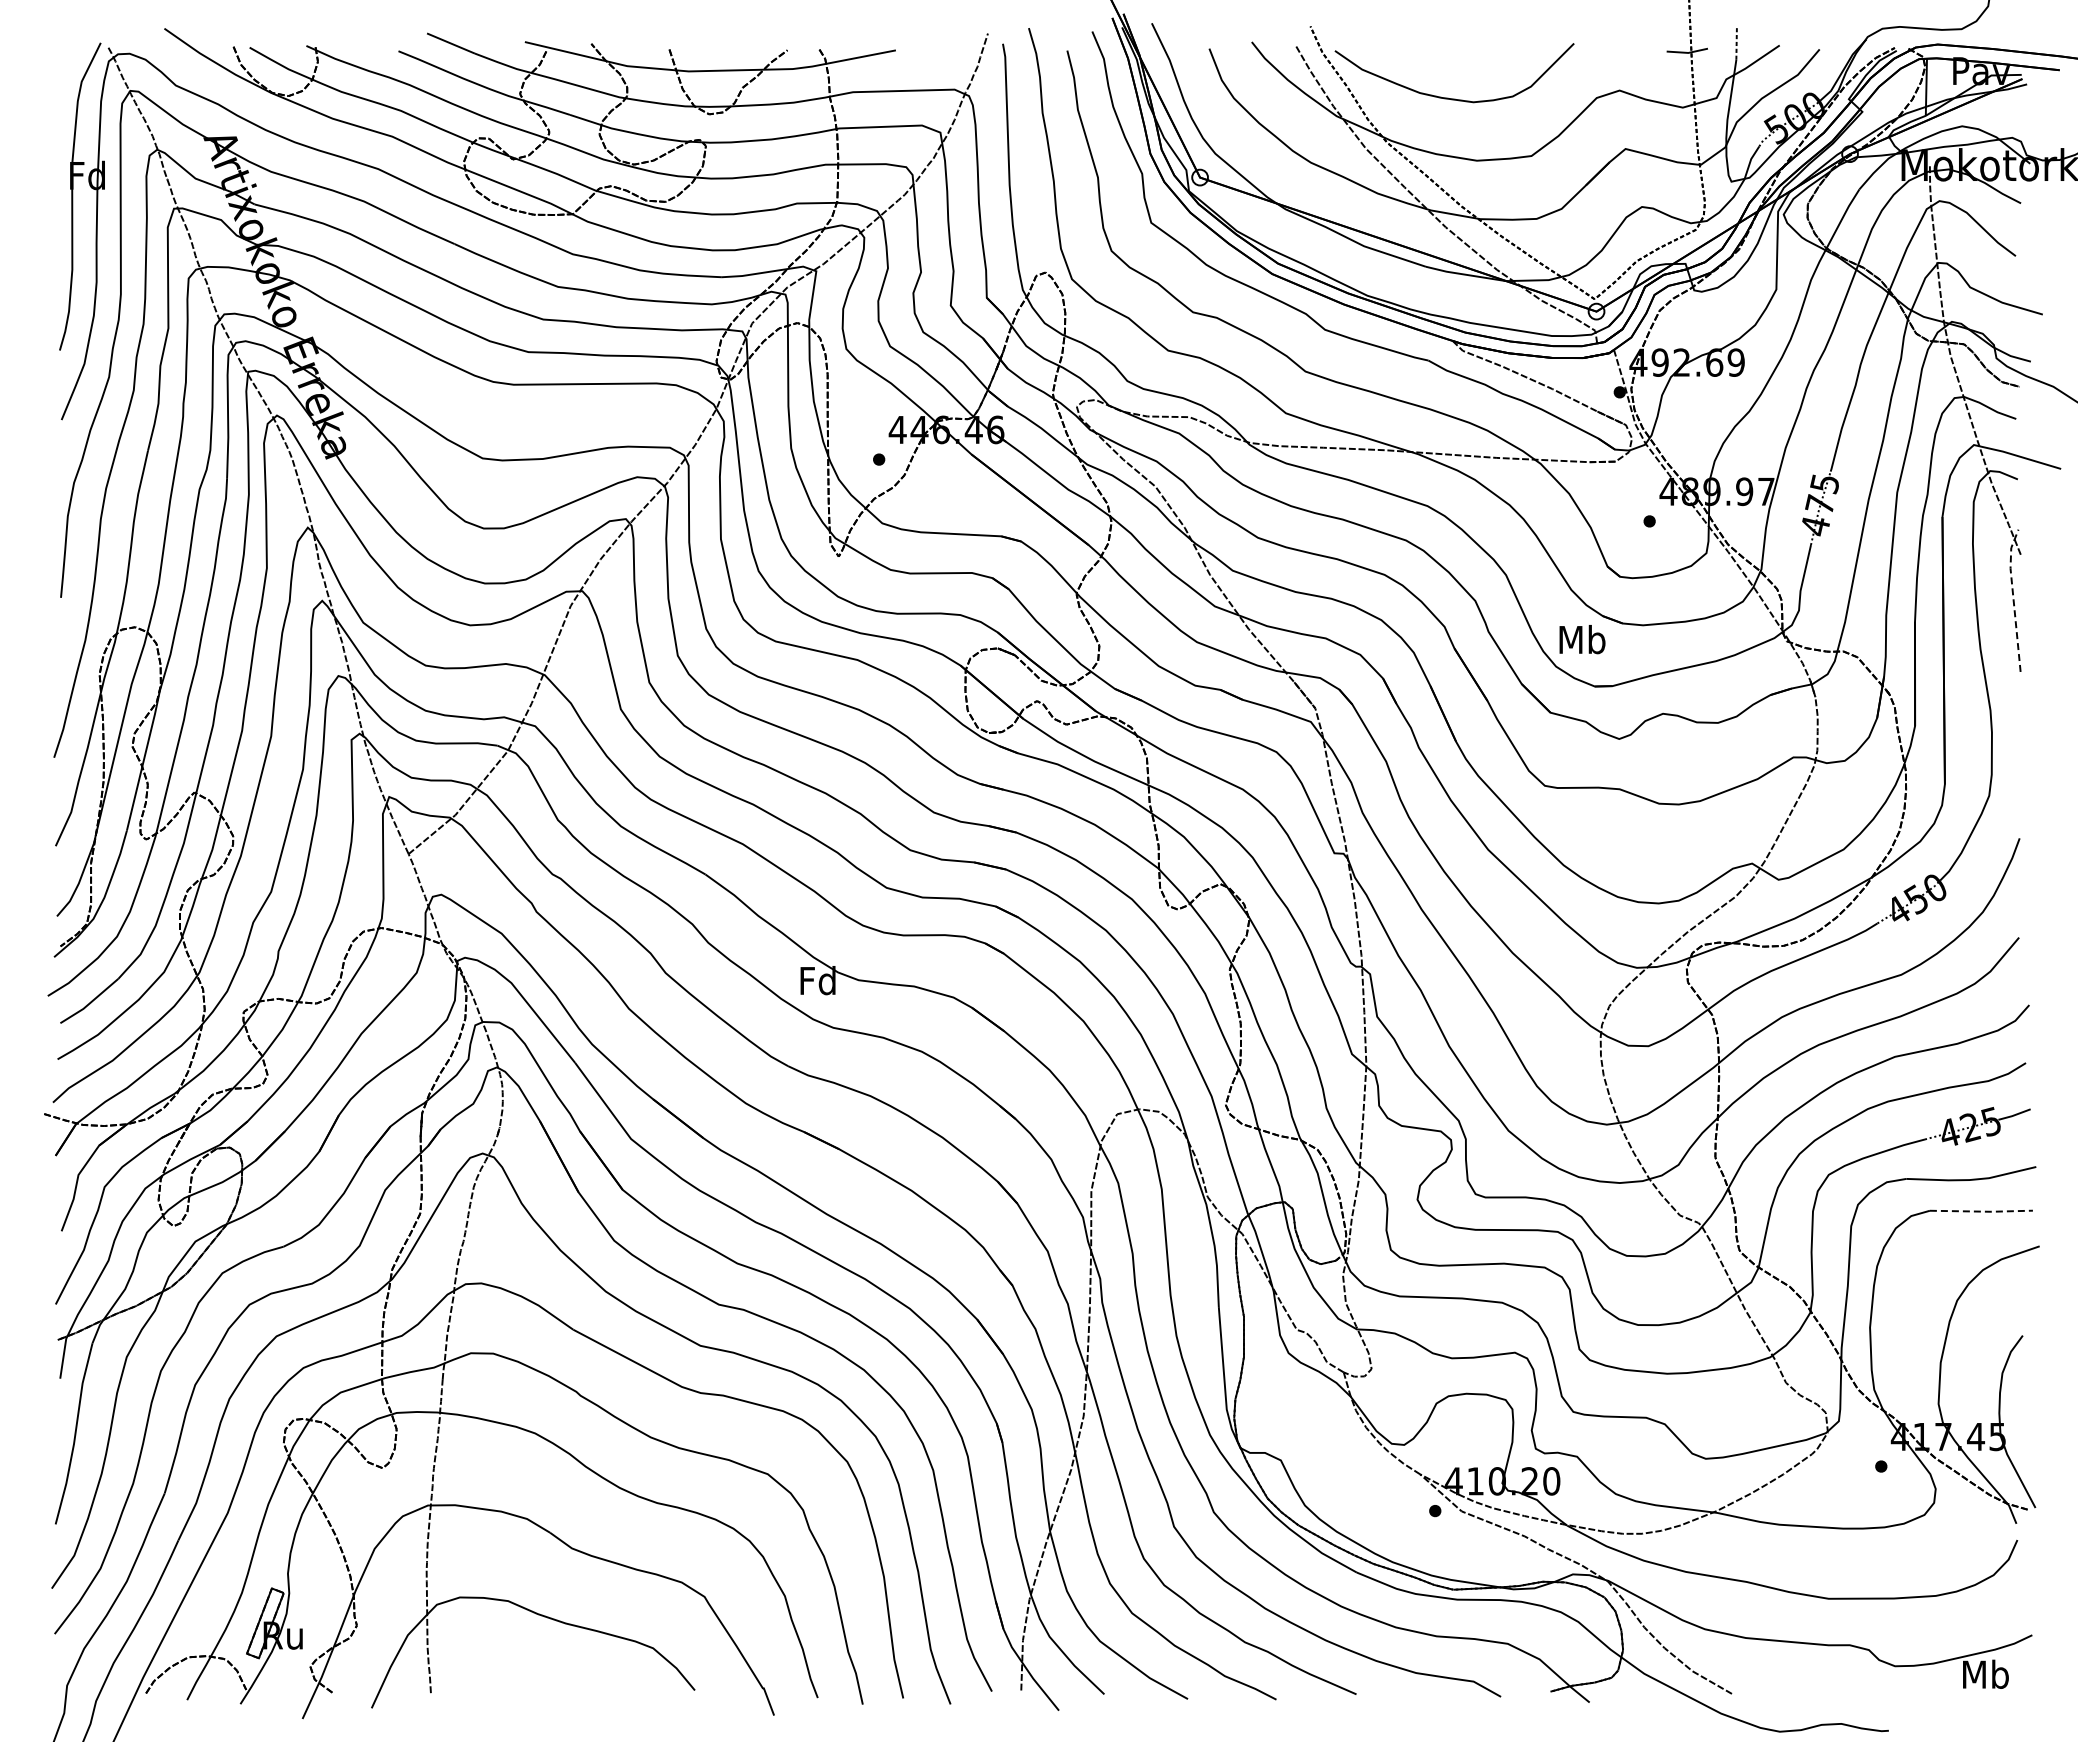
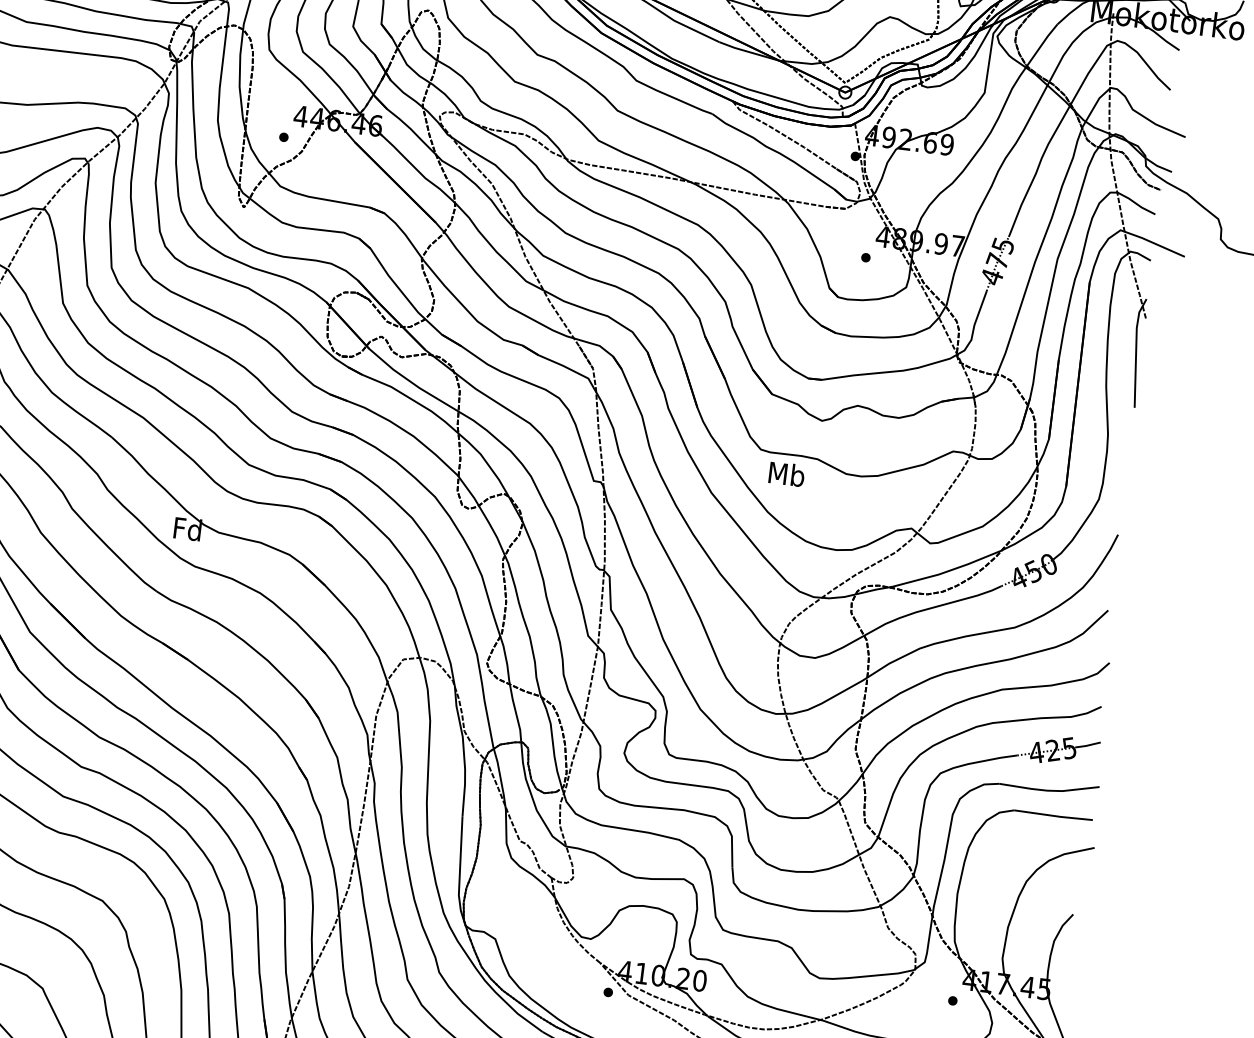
line: (2013, 598) -> (1136, 351), dashed -> solid
text: (1582, 639) -> (786, 474), moved
line: (1982, 1211) -> (1054, 815), dashed -> solid

